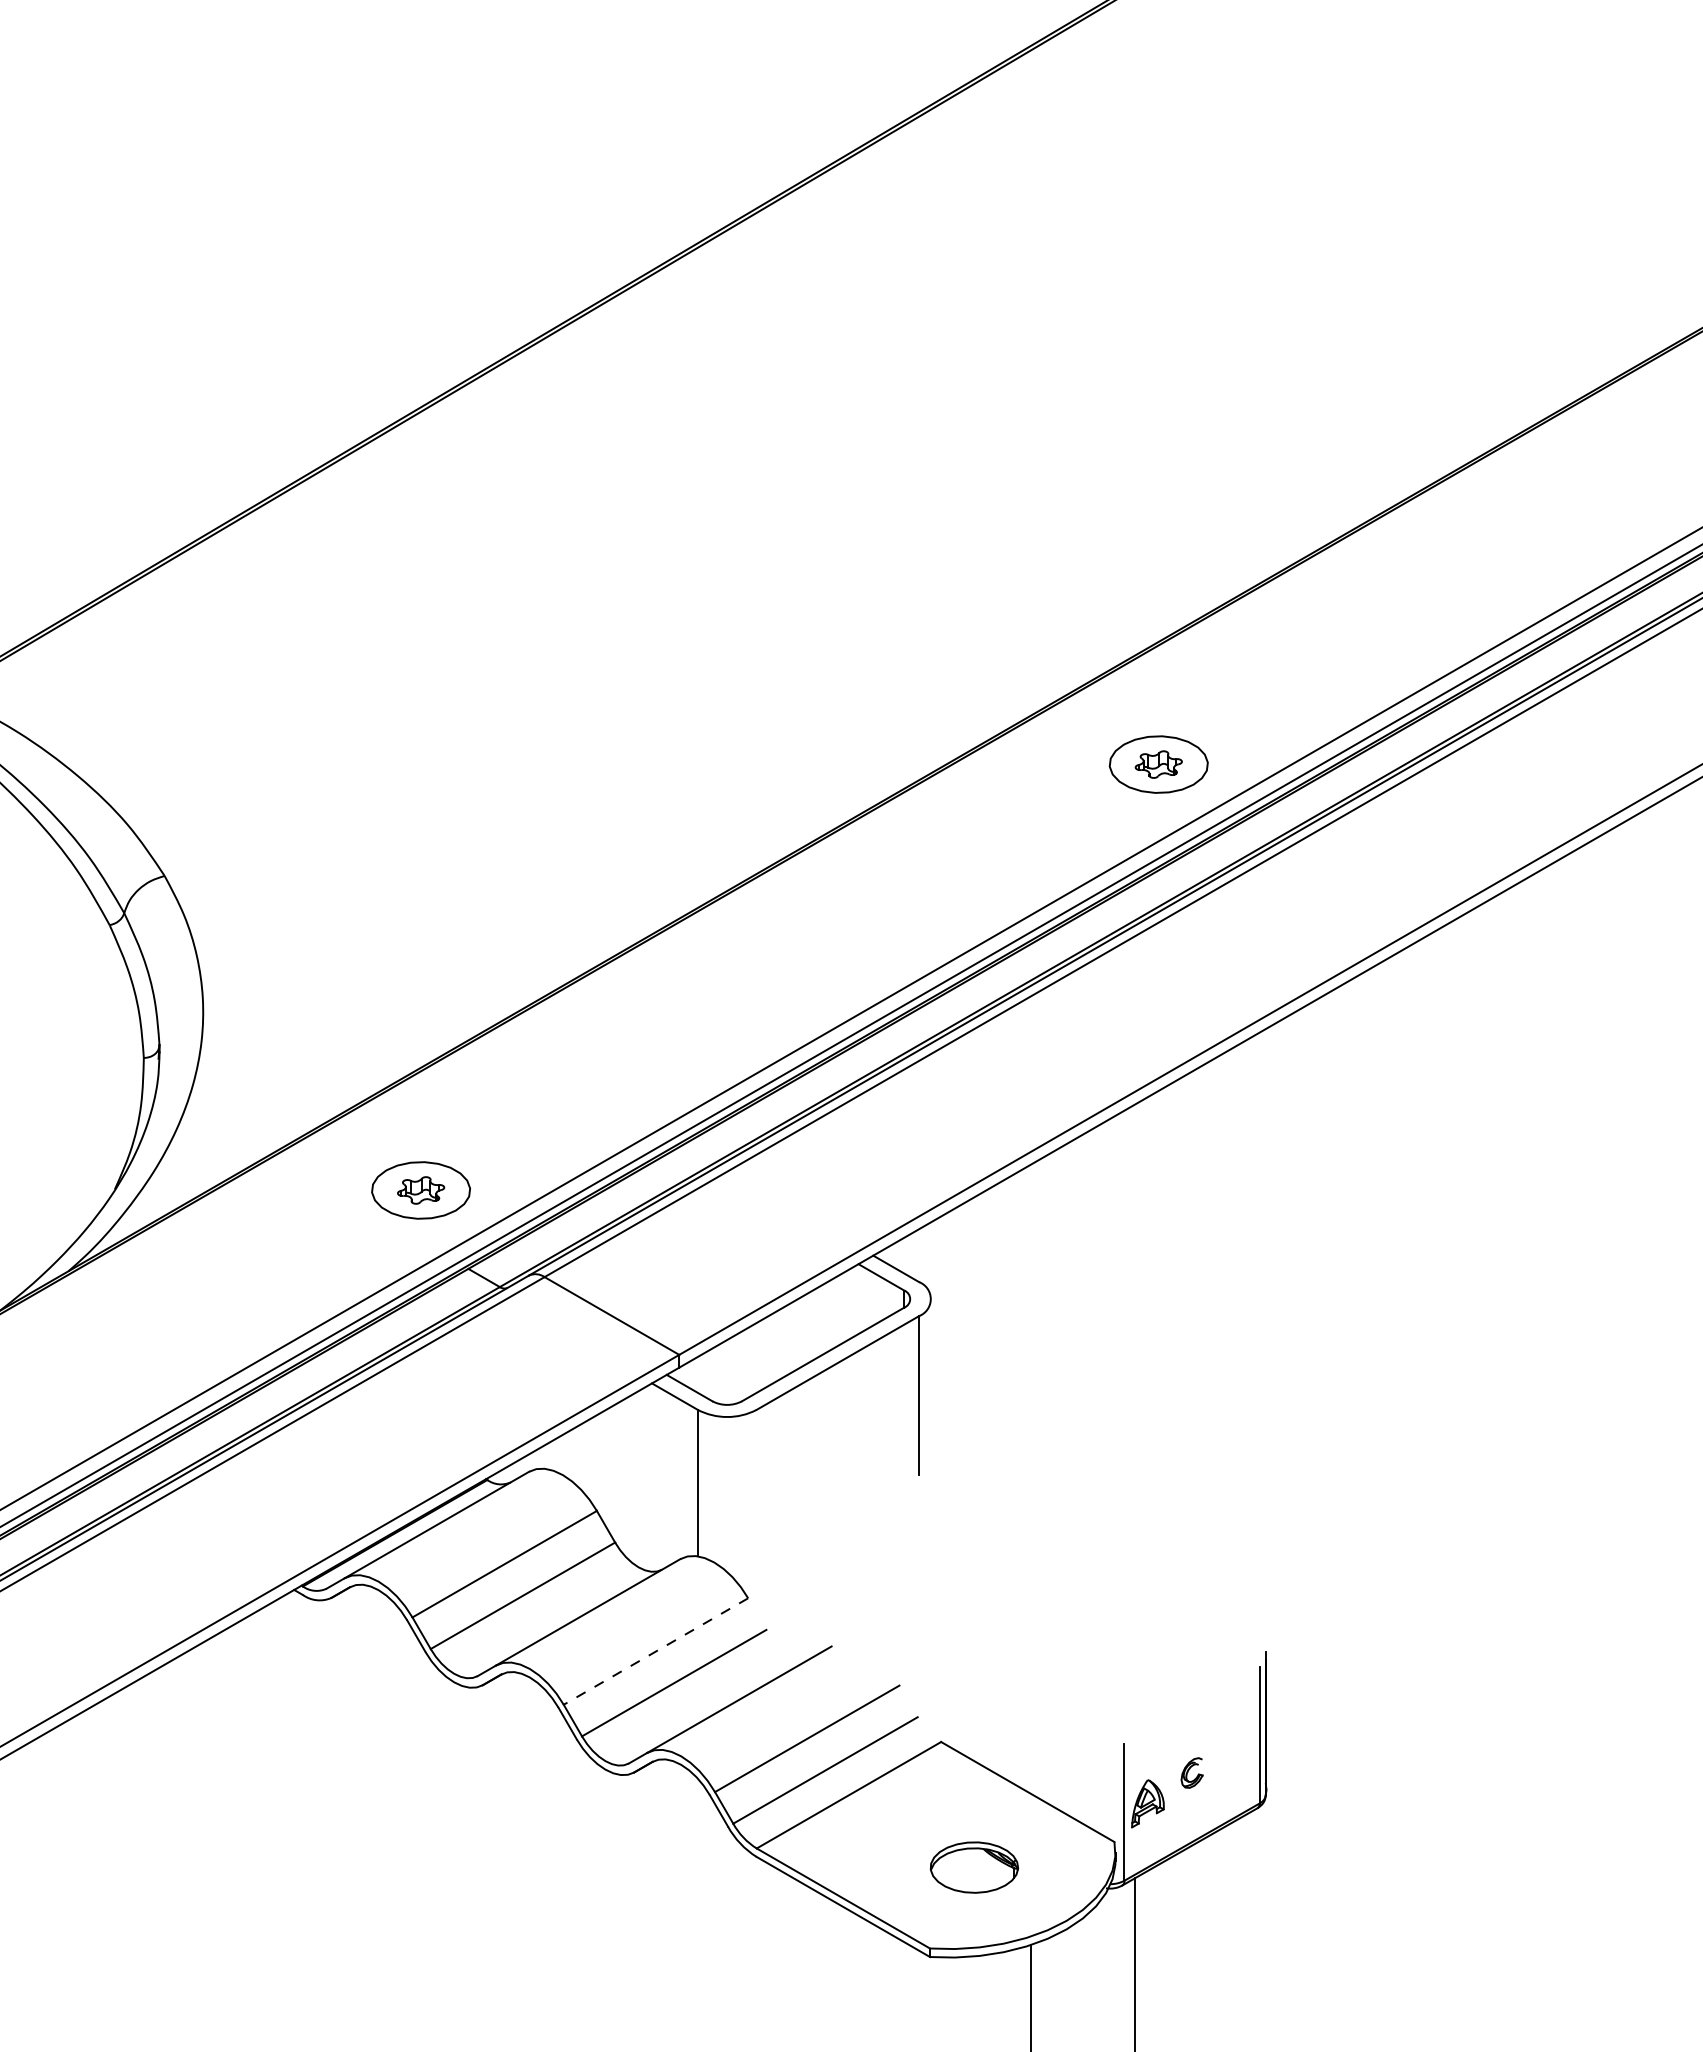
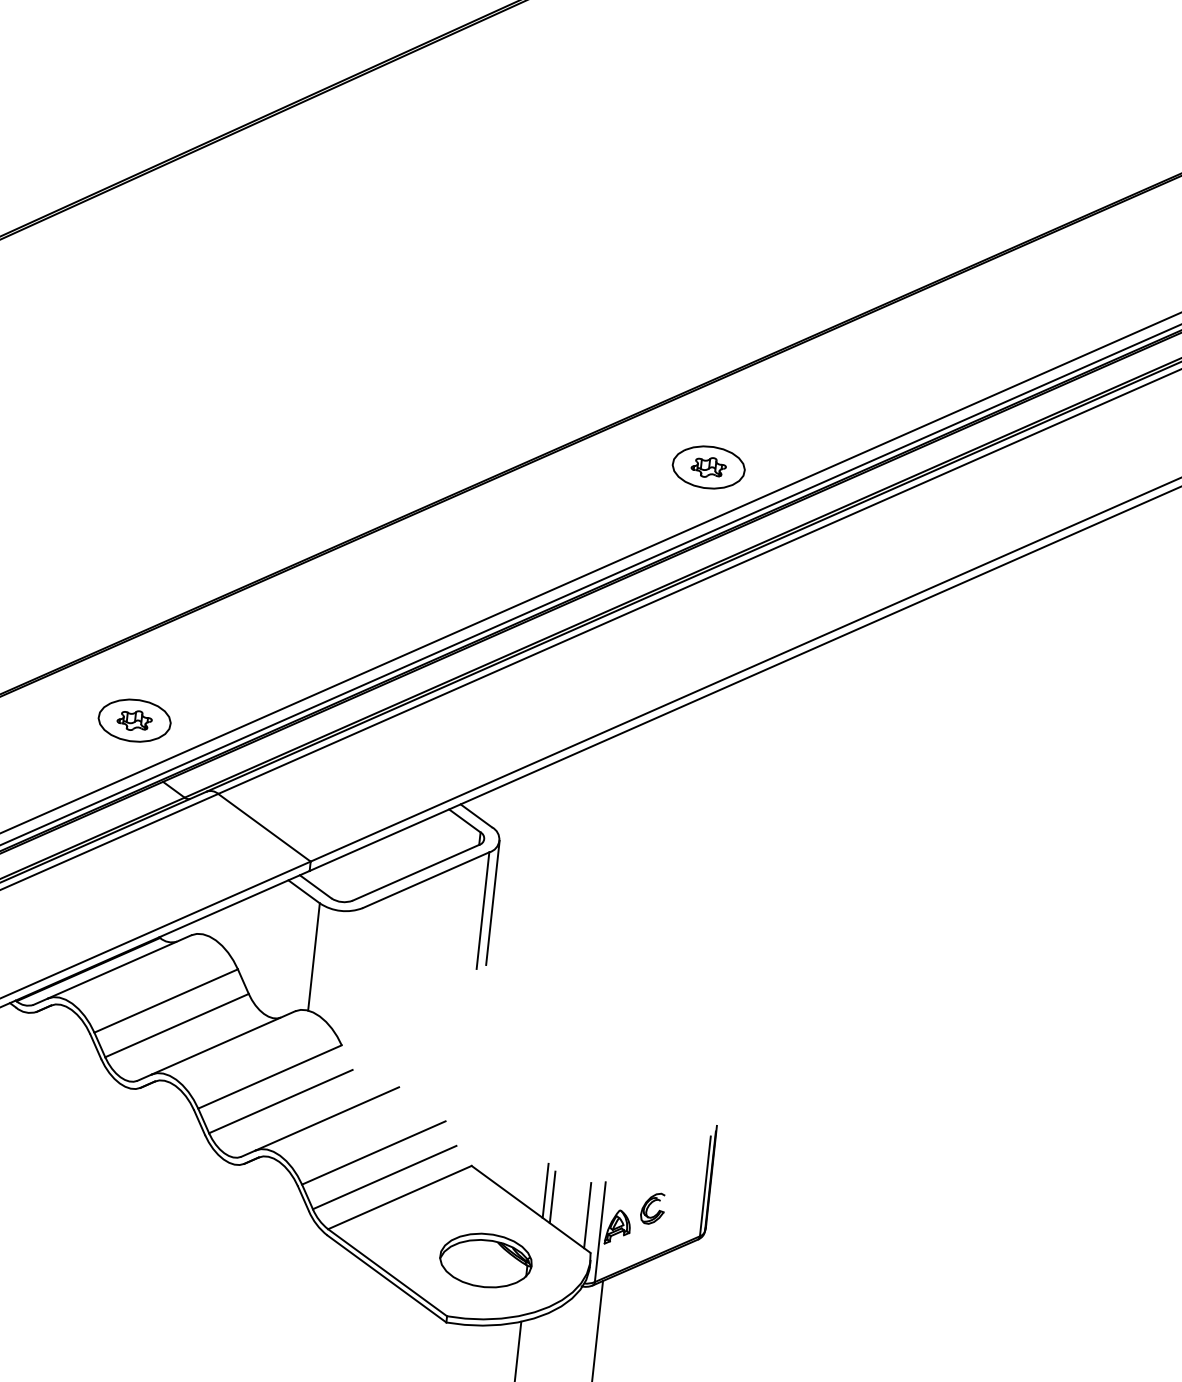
line: (931, 1383) -> (493, 902), added
line: (655, 1651) -> (269, 1076), dashed -> solid
line: (1044, 1764) -> (545, 1190), added
line: (1055, 1772) -> (552, 1197), added
part: (1192, 1772) -> (653, 1208), size x1.43
line: (1105, 1791) -> (588, 1215), added
part: (974, 1867) -> (486, 1260), size x1.43

